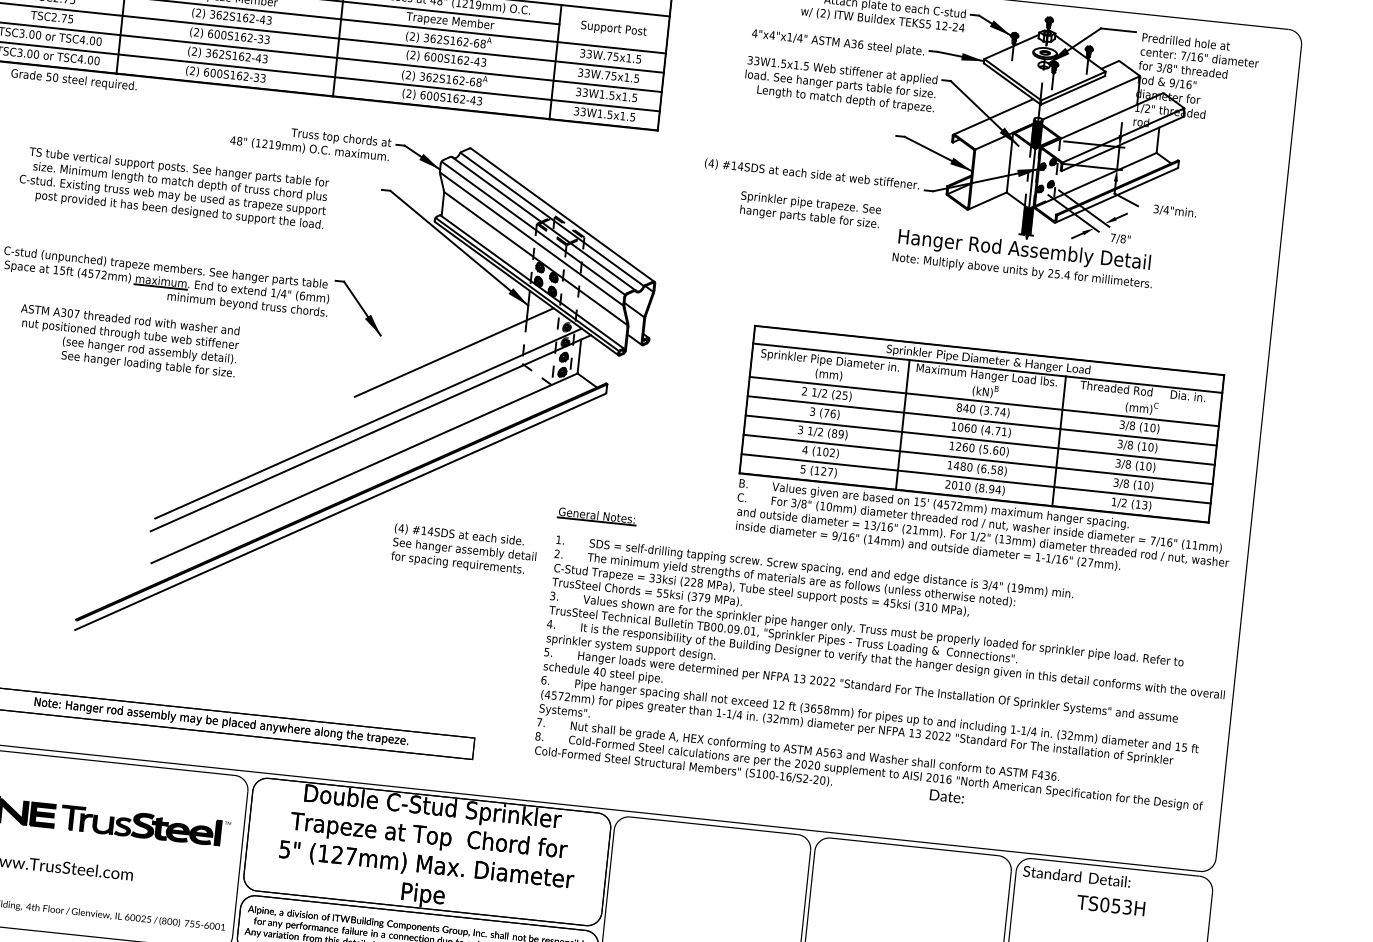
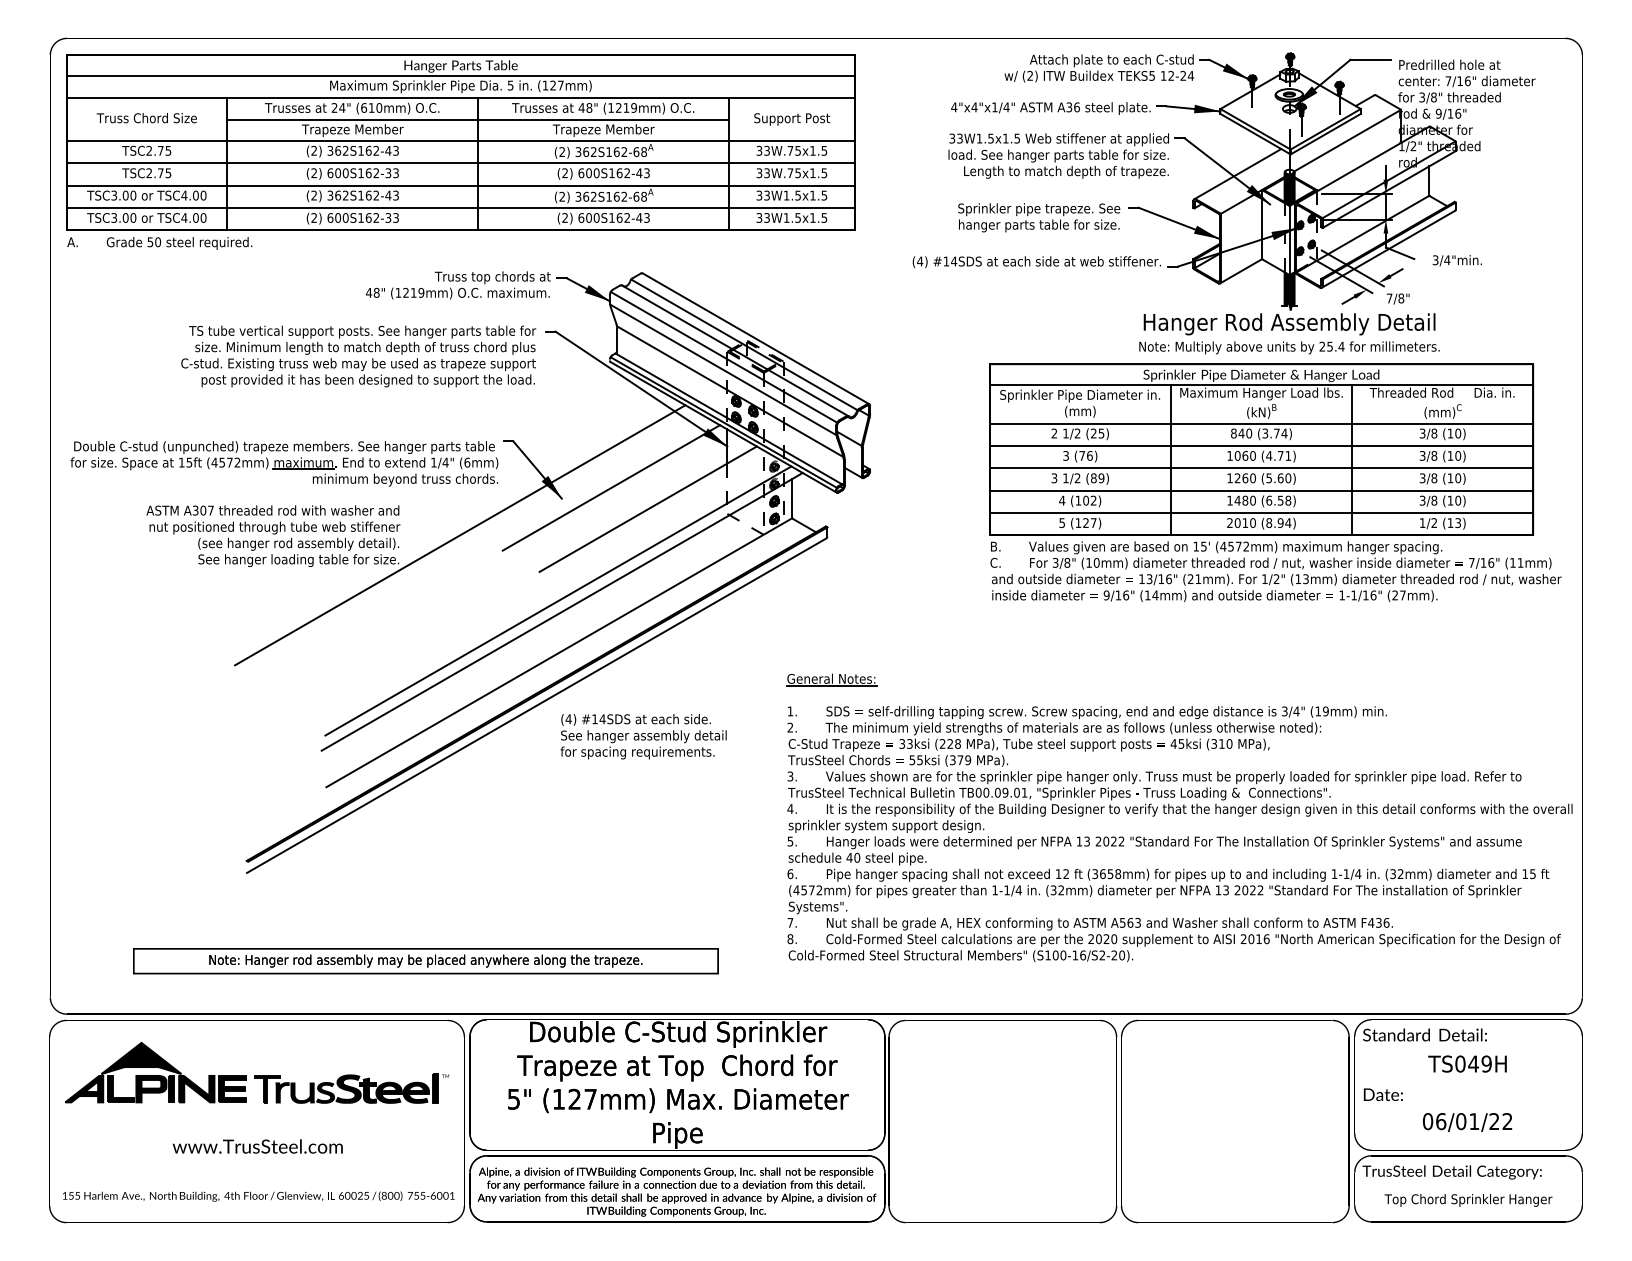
text: (173, 188) -> (358, 356), moved
text: (810, 210) -> (1039, 217), moved
line: (424, 330) -> (611, 487), added
line: (289, 358) -> (460, 535), added
part: (990, 453) -> (1275, 482), moved
text: (464, 550) -> (643, 736), moved
text: (946, 796) -> (1382, 1094), moved
text: (1121, 906) -> (1479, 1063), TS053H -> TS049H

